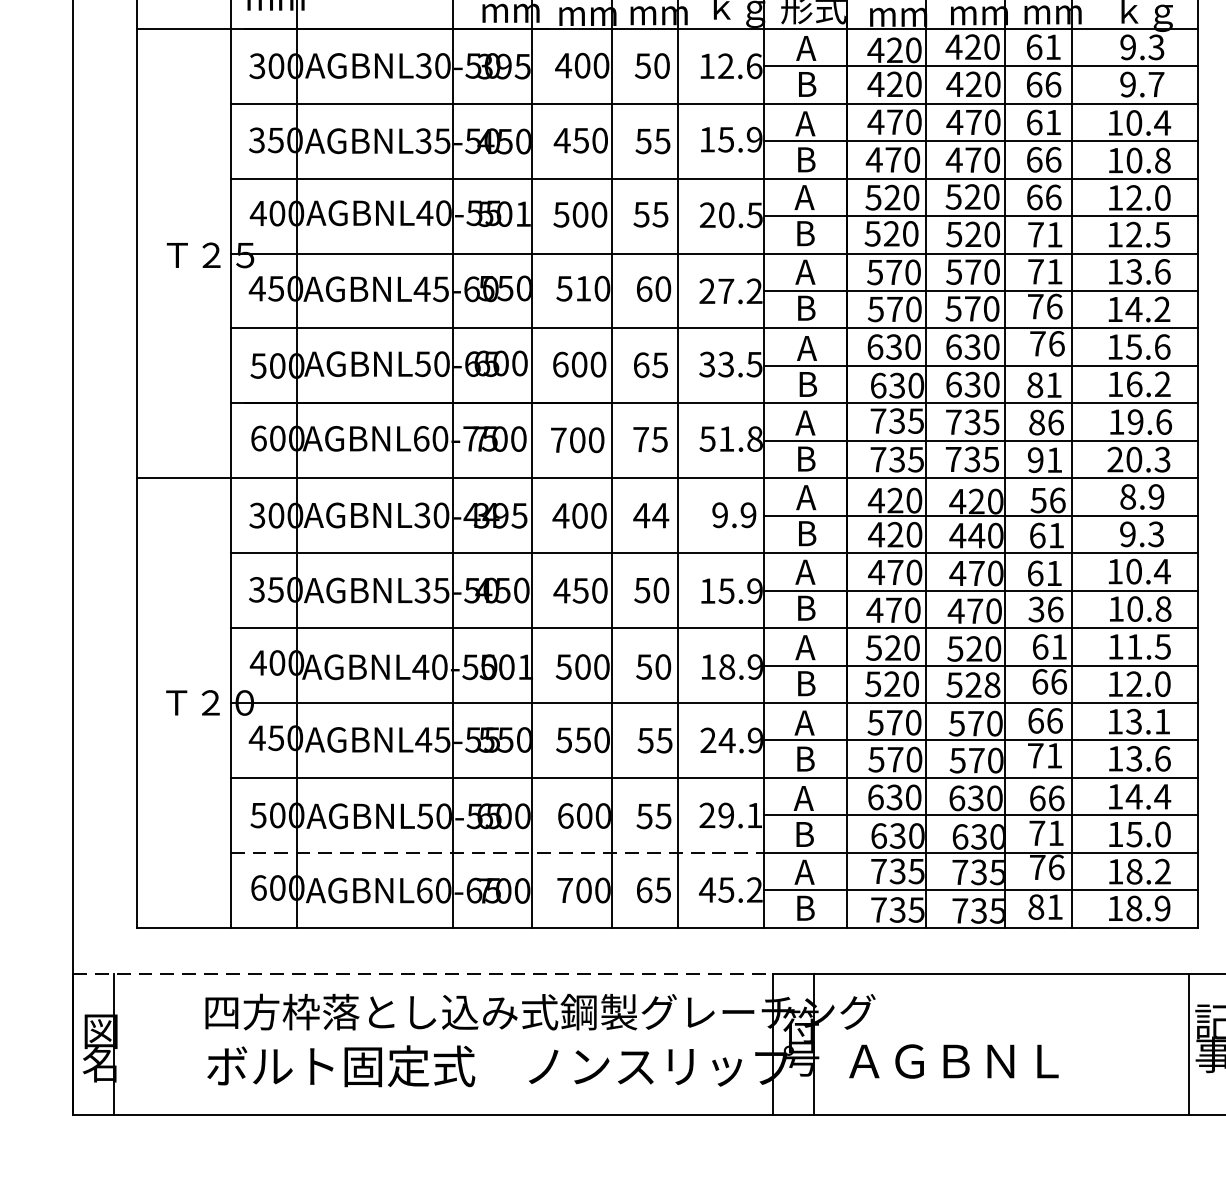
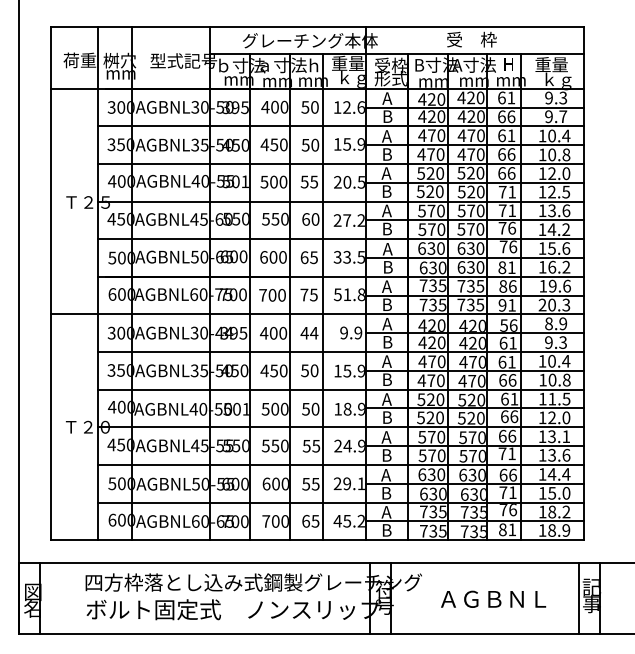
text: (663, 139) -> (315, 144), 55 -> 50
text: (583, 289) -> (275, 219), 510 -> 550
text: (975, 534) -> (472, 342), 440 -> 420
text: (1035, 609) -> (502, 380), 36 -> 66
text: (991, 685) -> (480, 418), 528 -> 520
line: (497, 852) -> (232, 502), dashed -> solid
line: (422, 974) -> (194, 563), dashed -> solid
text: (953, 1059) -> (493, 598), moved

